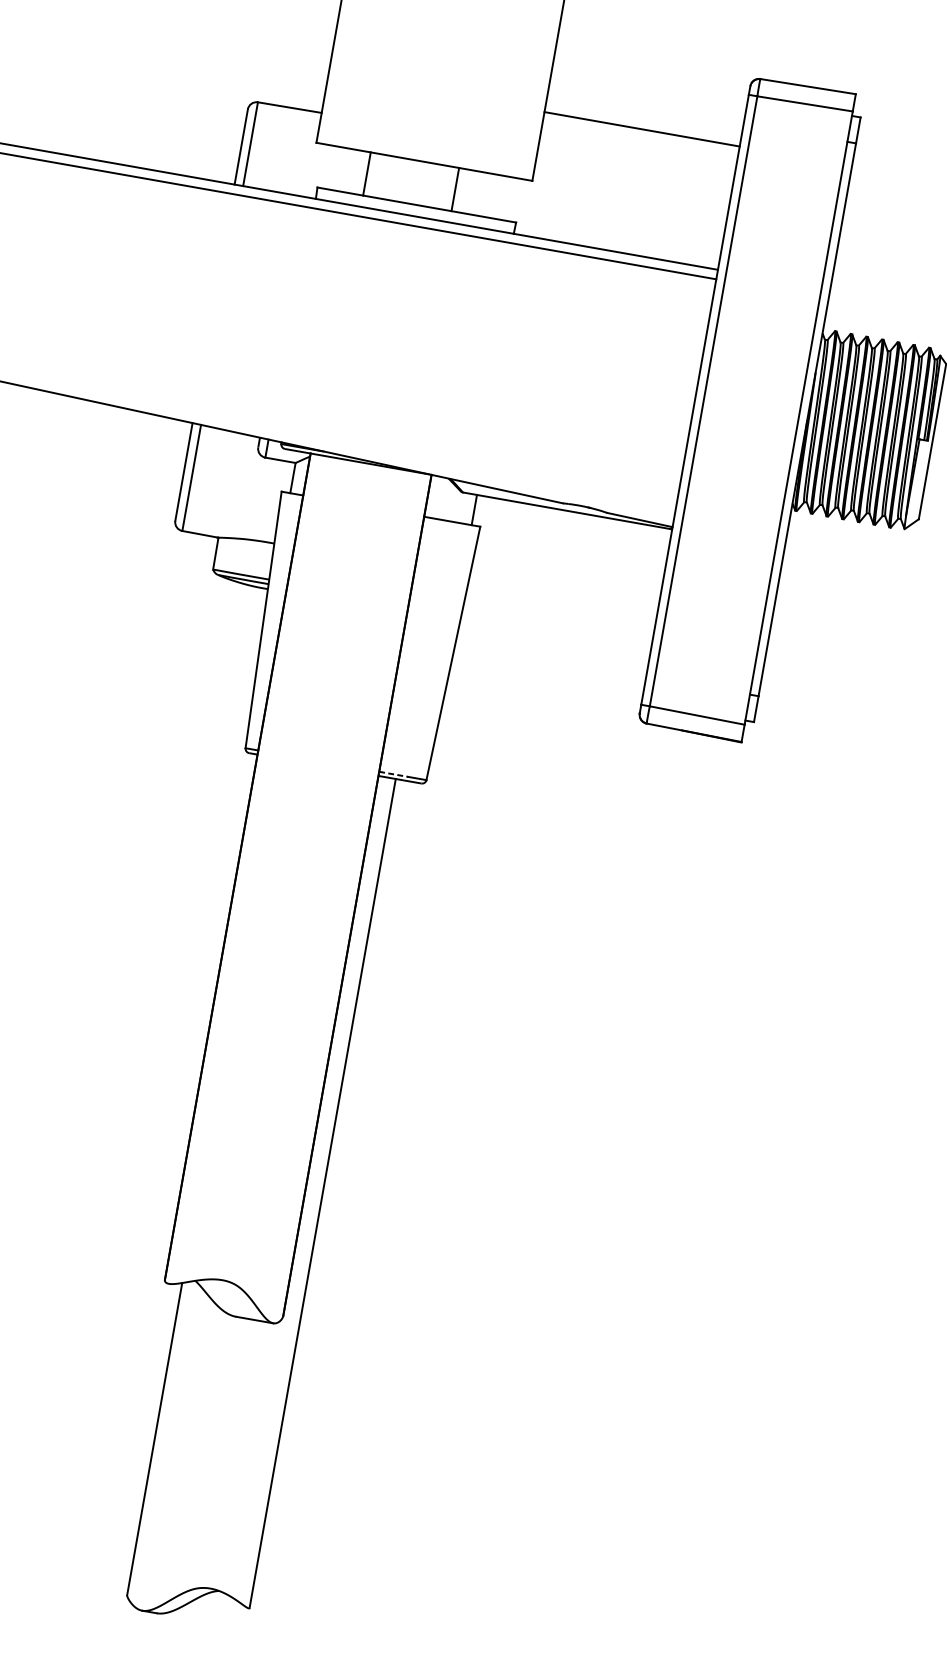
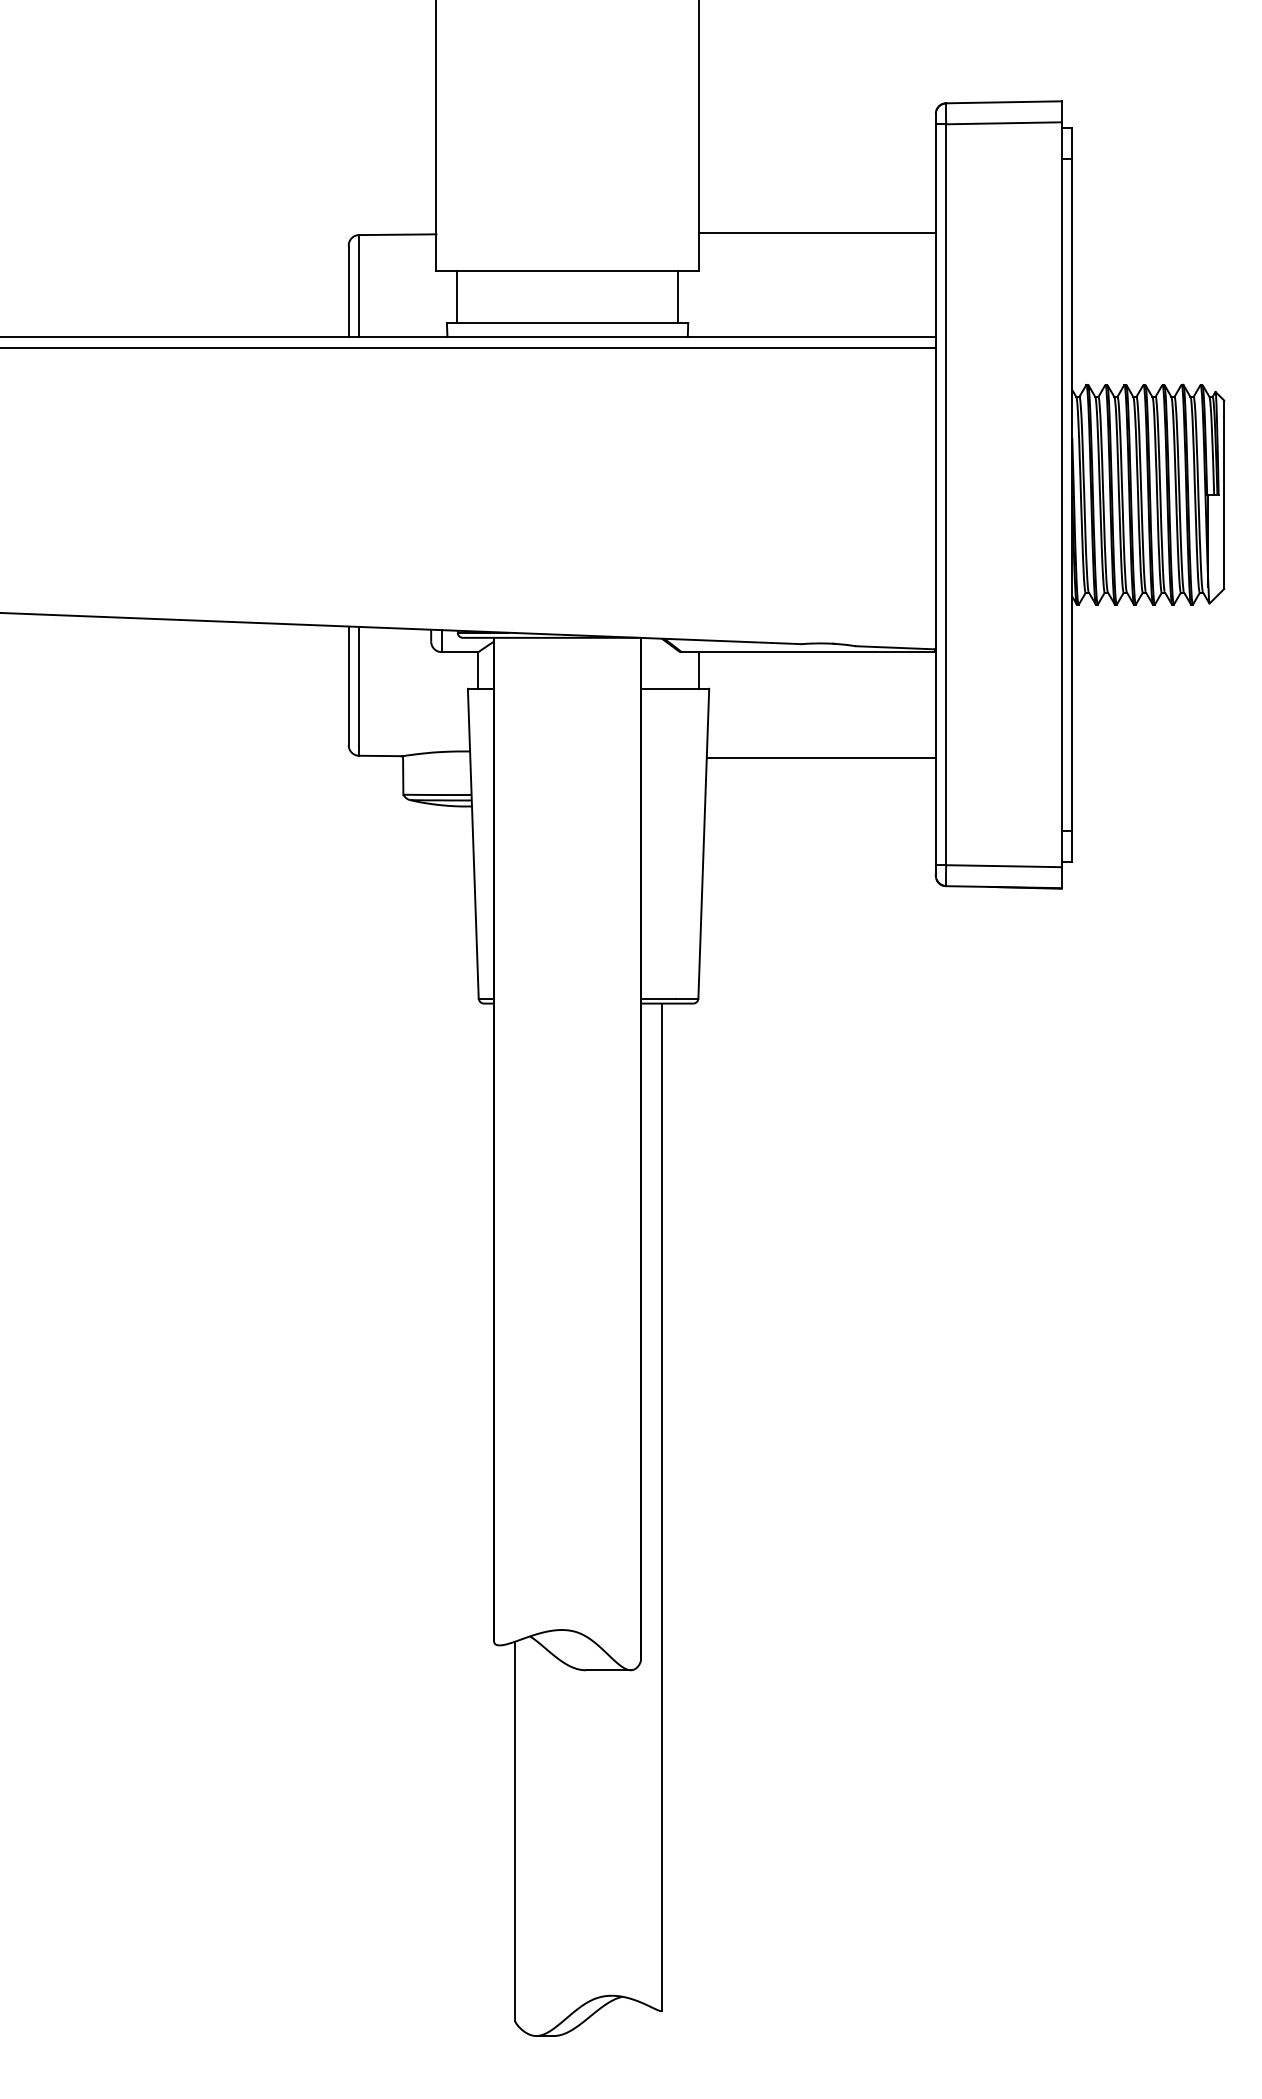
line: (641, 129) -> (816, 233), moved
line: (367, 173) -> (457, 296), moved
line: (455, 189) -> (677, 296), moved
line: (561, 599) -> (820, 757), added
line: (393, 774) -> (658, 998), dashed -> solid

